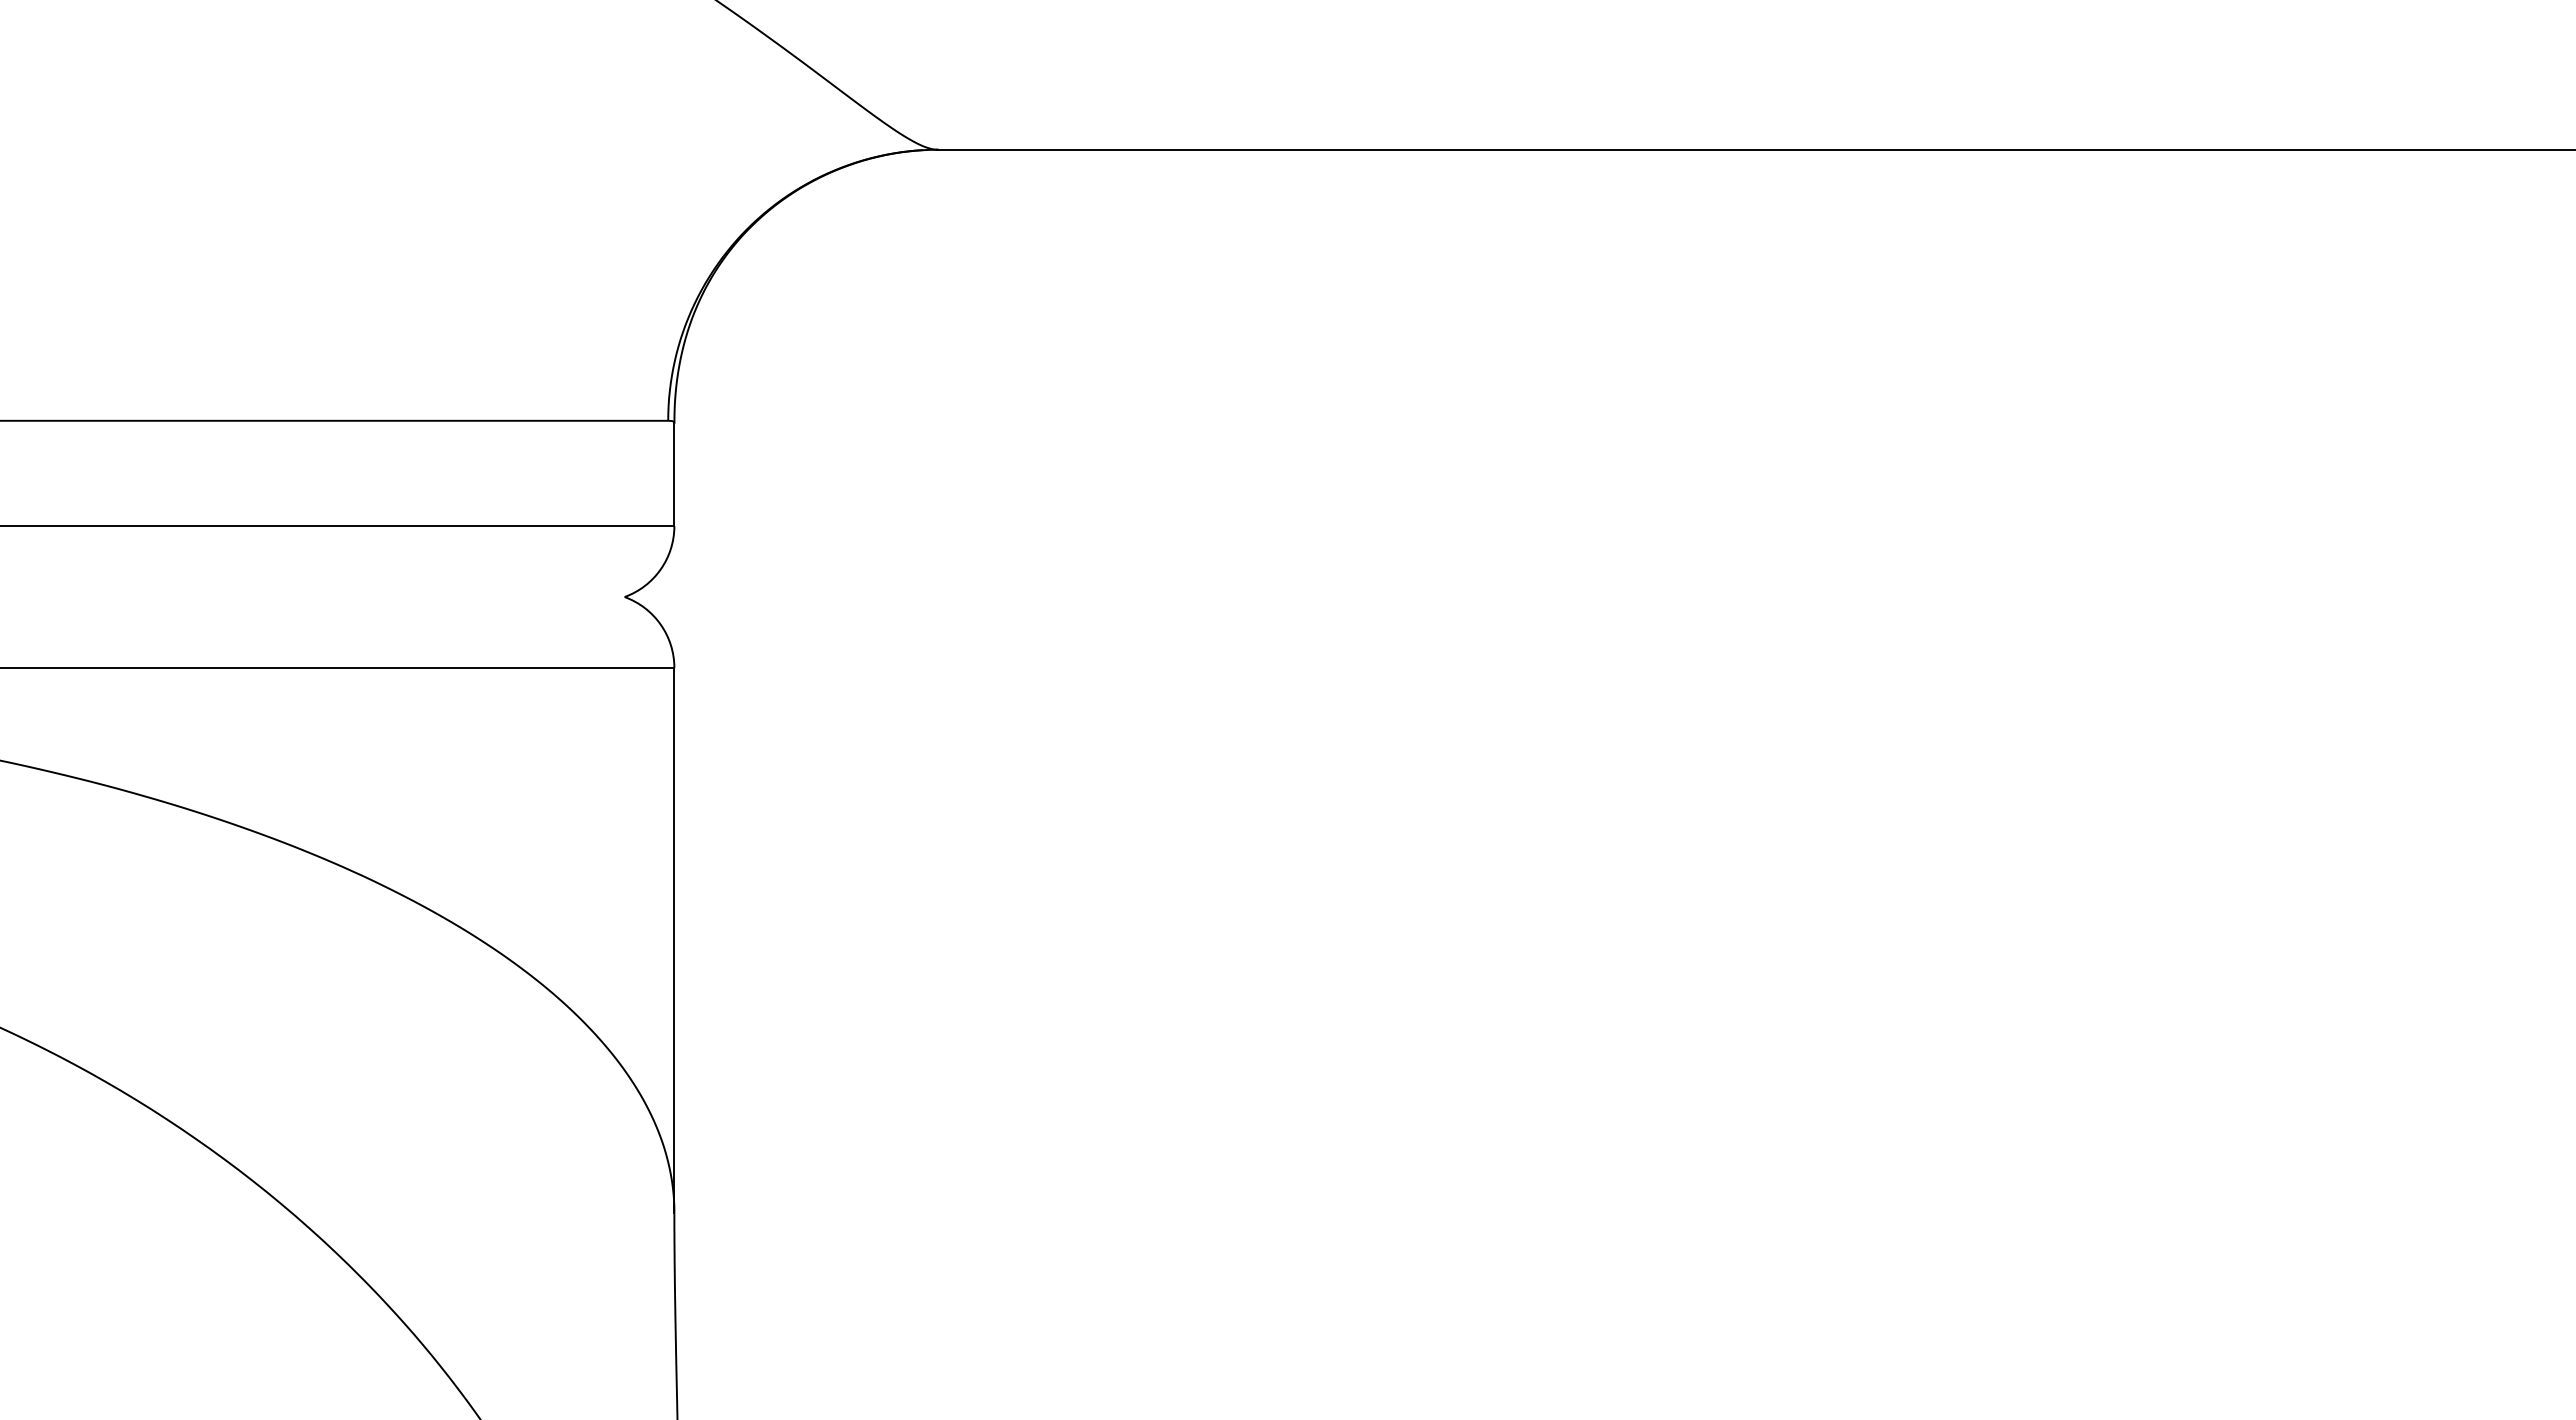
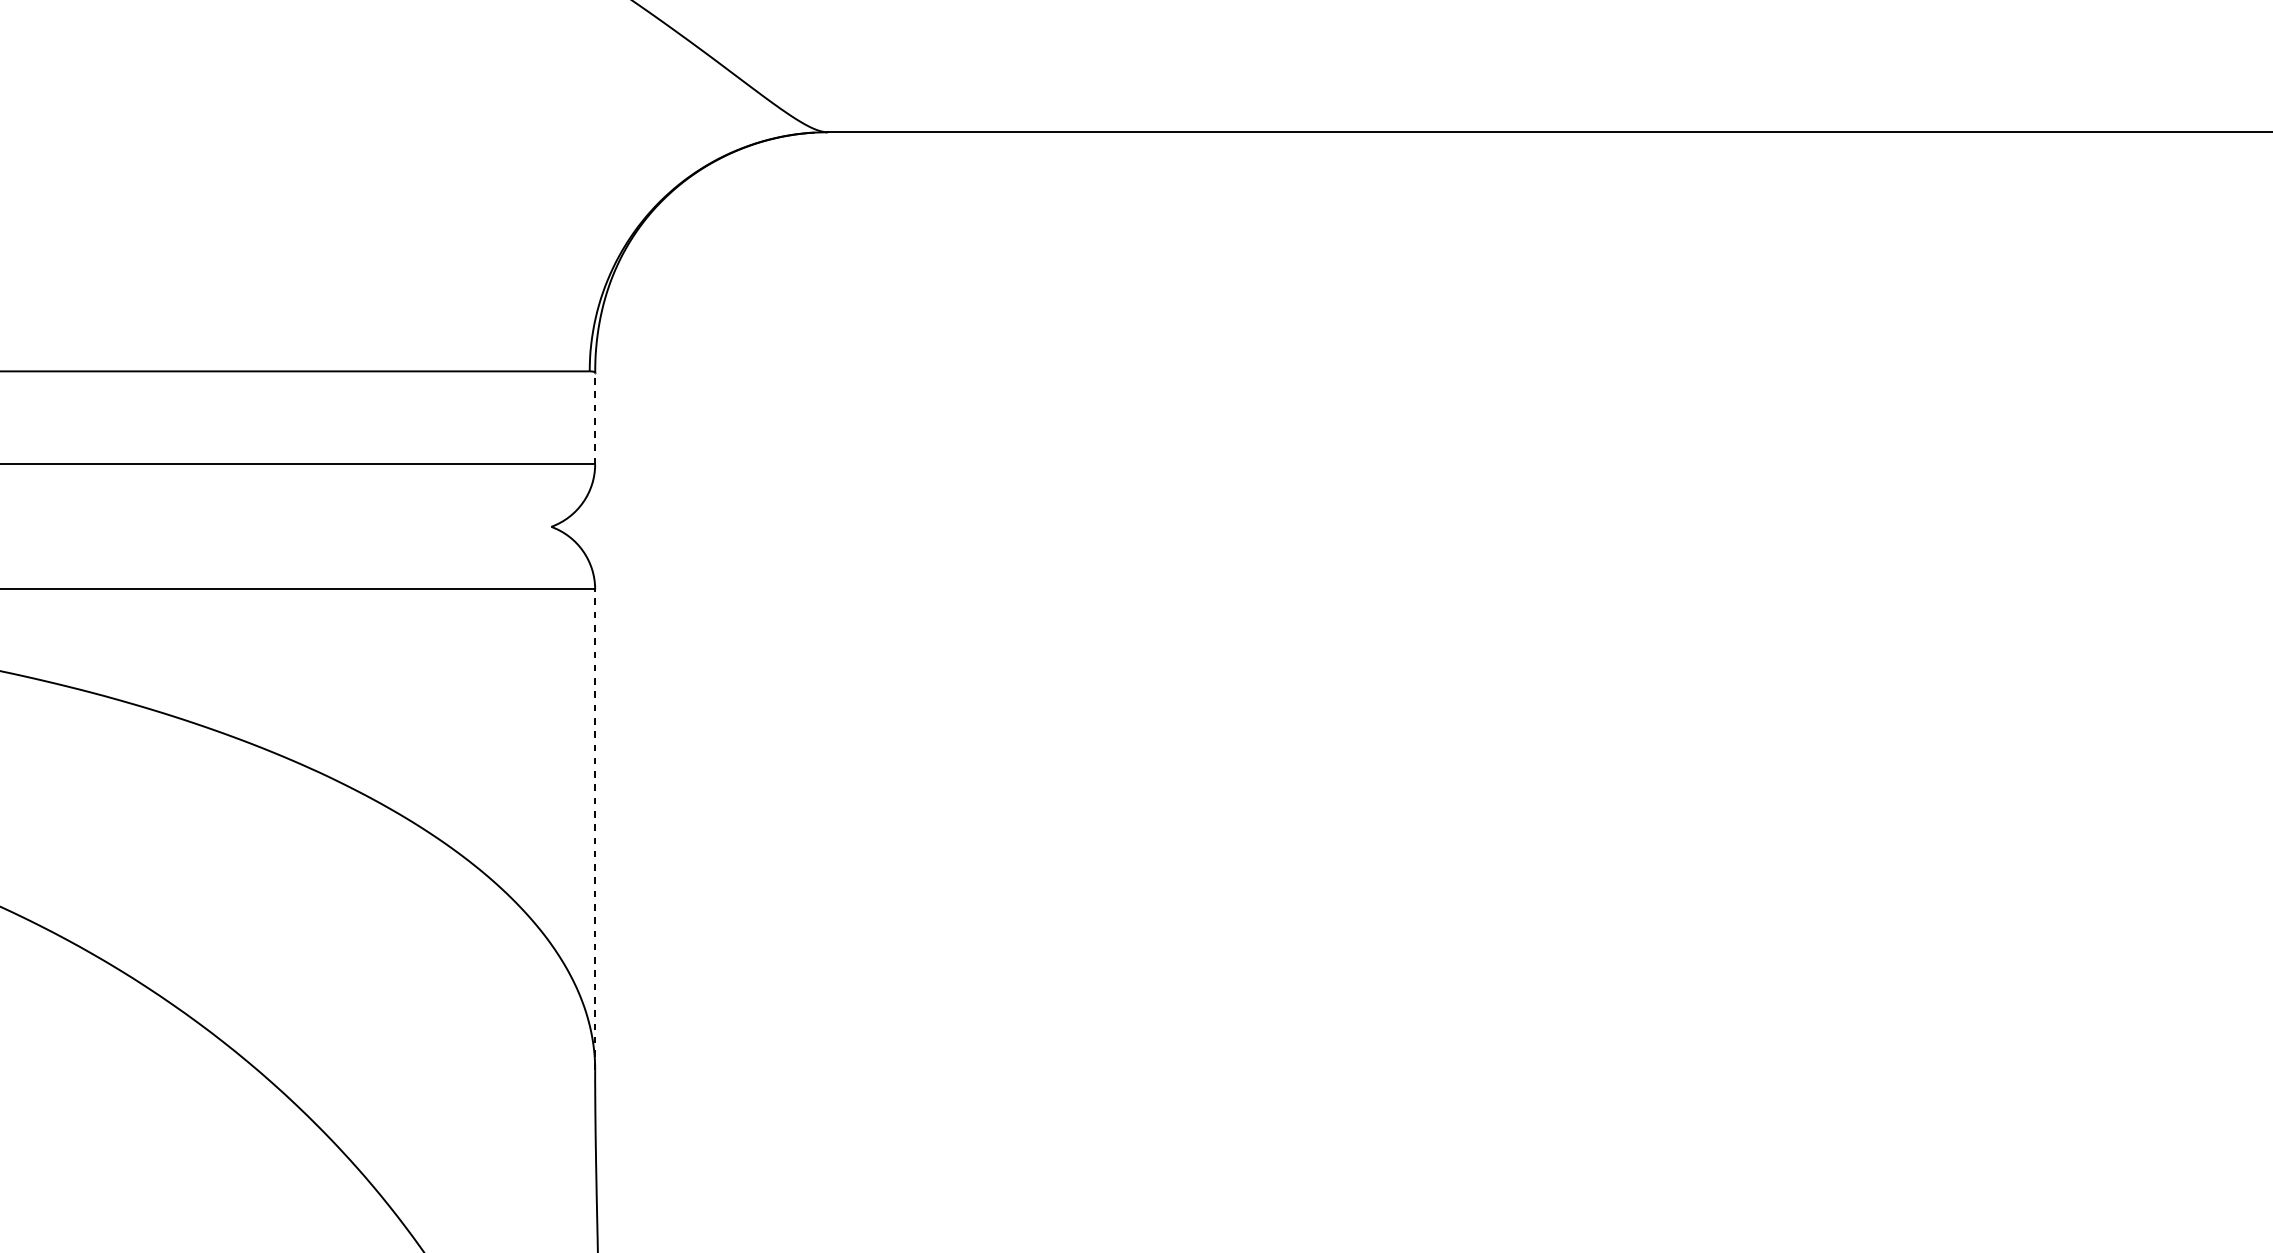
line: (674, 474) -> (595, 418), solid -> dashed
line: (674, 939) -> (595, 828), solid -> dashed

